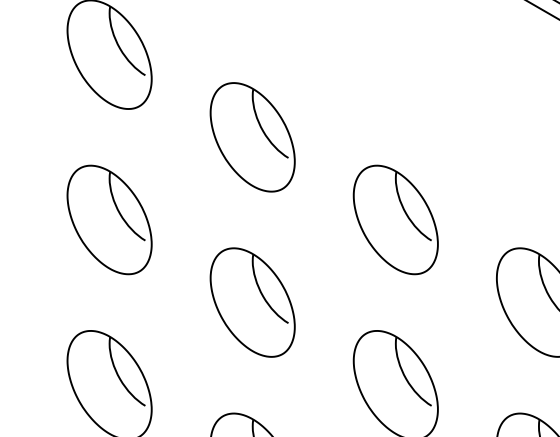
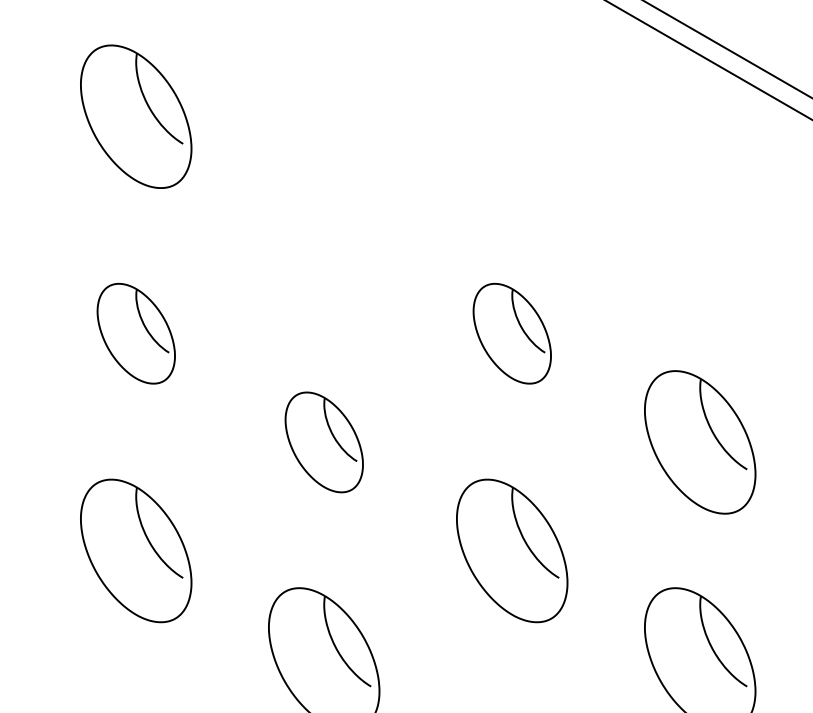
part: (252, 137) -> (324, 225), removed
part: (109, 219) -> (136, 333), size x0.7
part: (396, 219) -> (512, 333), size x0.7
part: (252, 302) -> (324, 442), size x0.7

